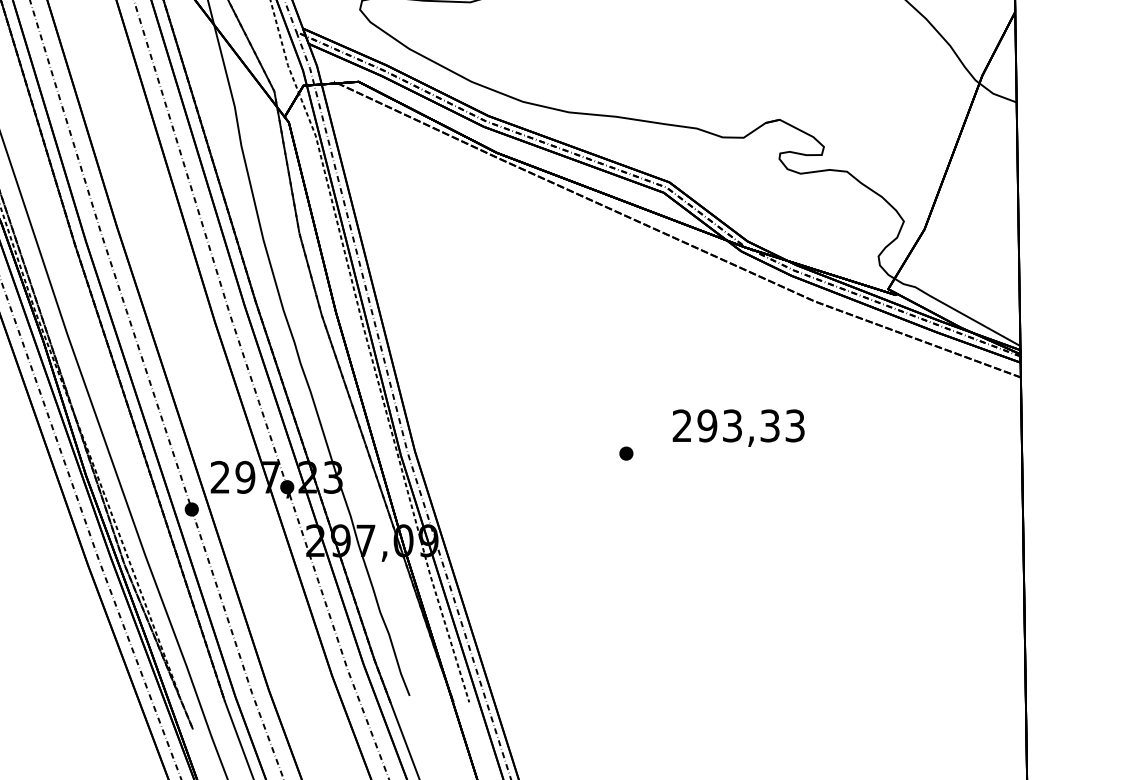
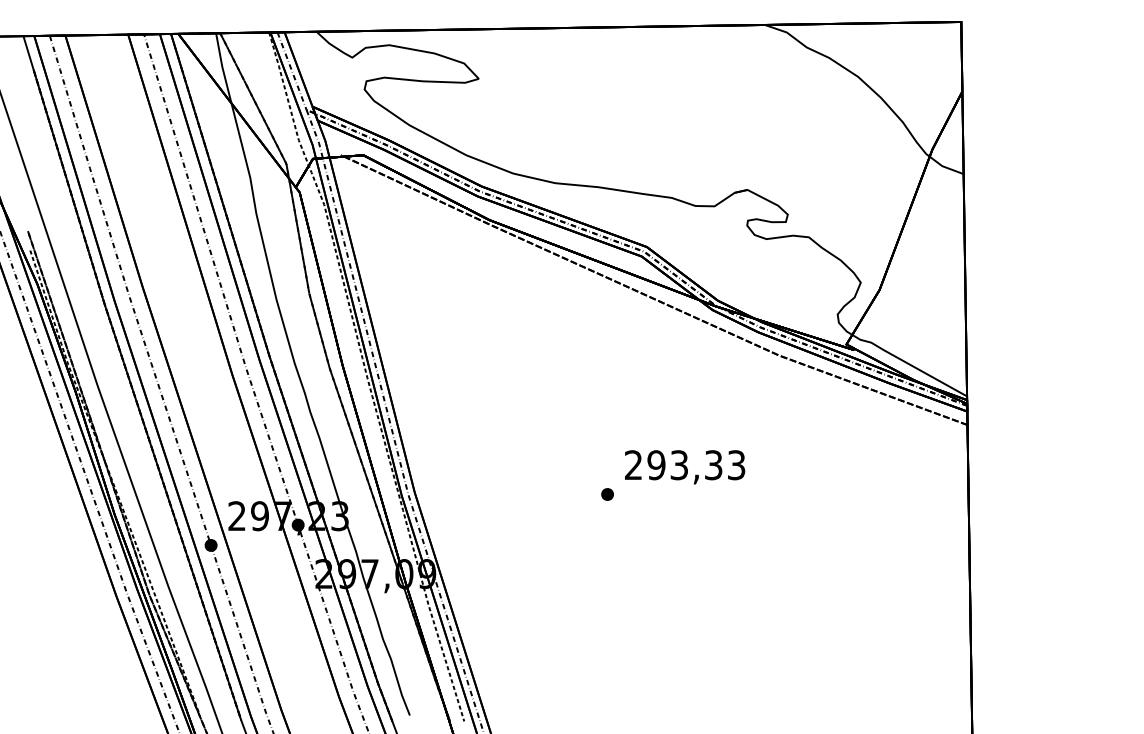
text: (739, 428) -> (685, 467), moved

